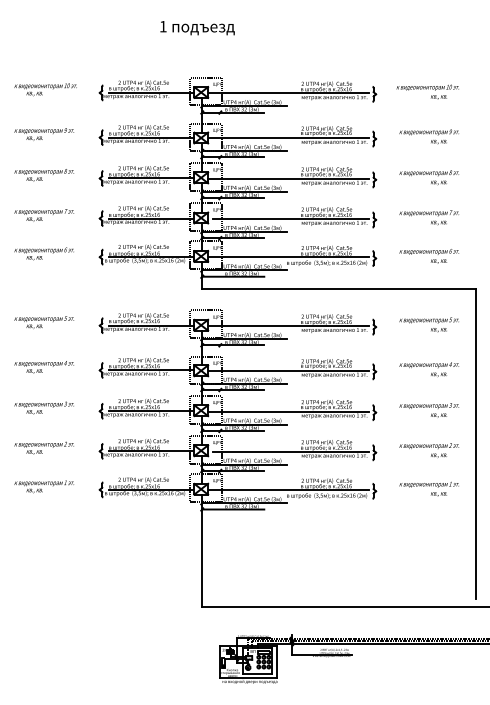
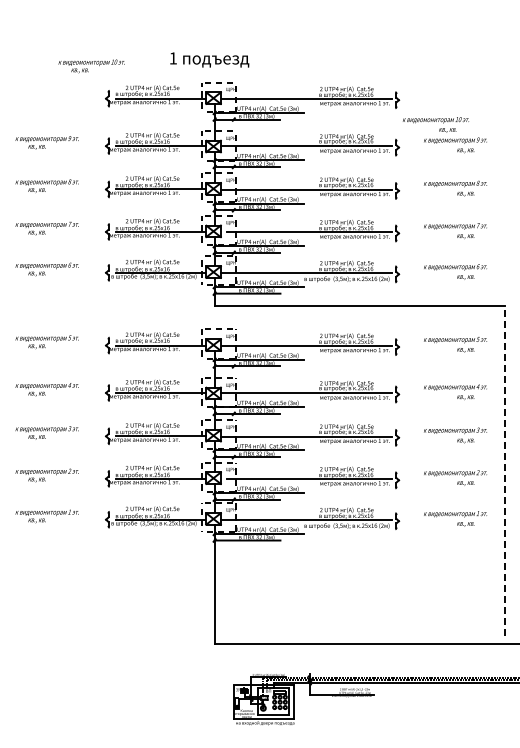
text: (197, 27) -> (209, 59), moved
text: (45, 89) -> (91, 66), moved
text: (427, 91) -> (435, 124), moved
line: (475, 444) -> (504, 471), solid -> dashed

